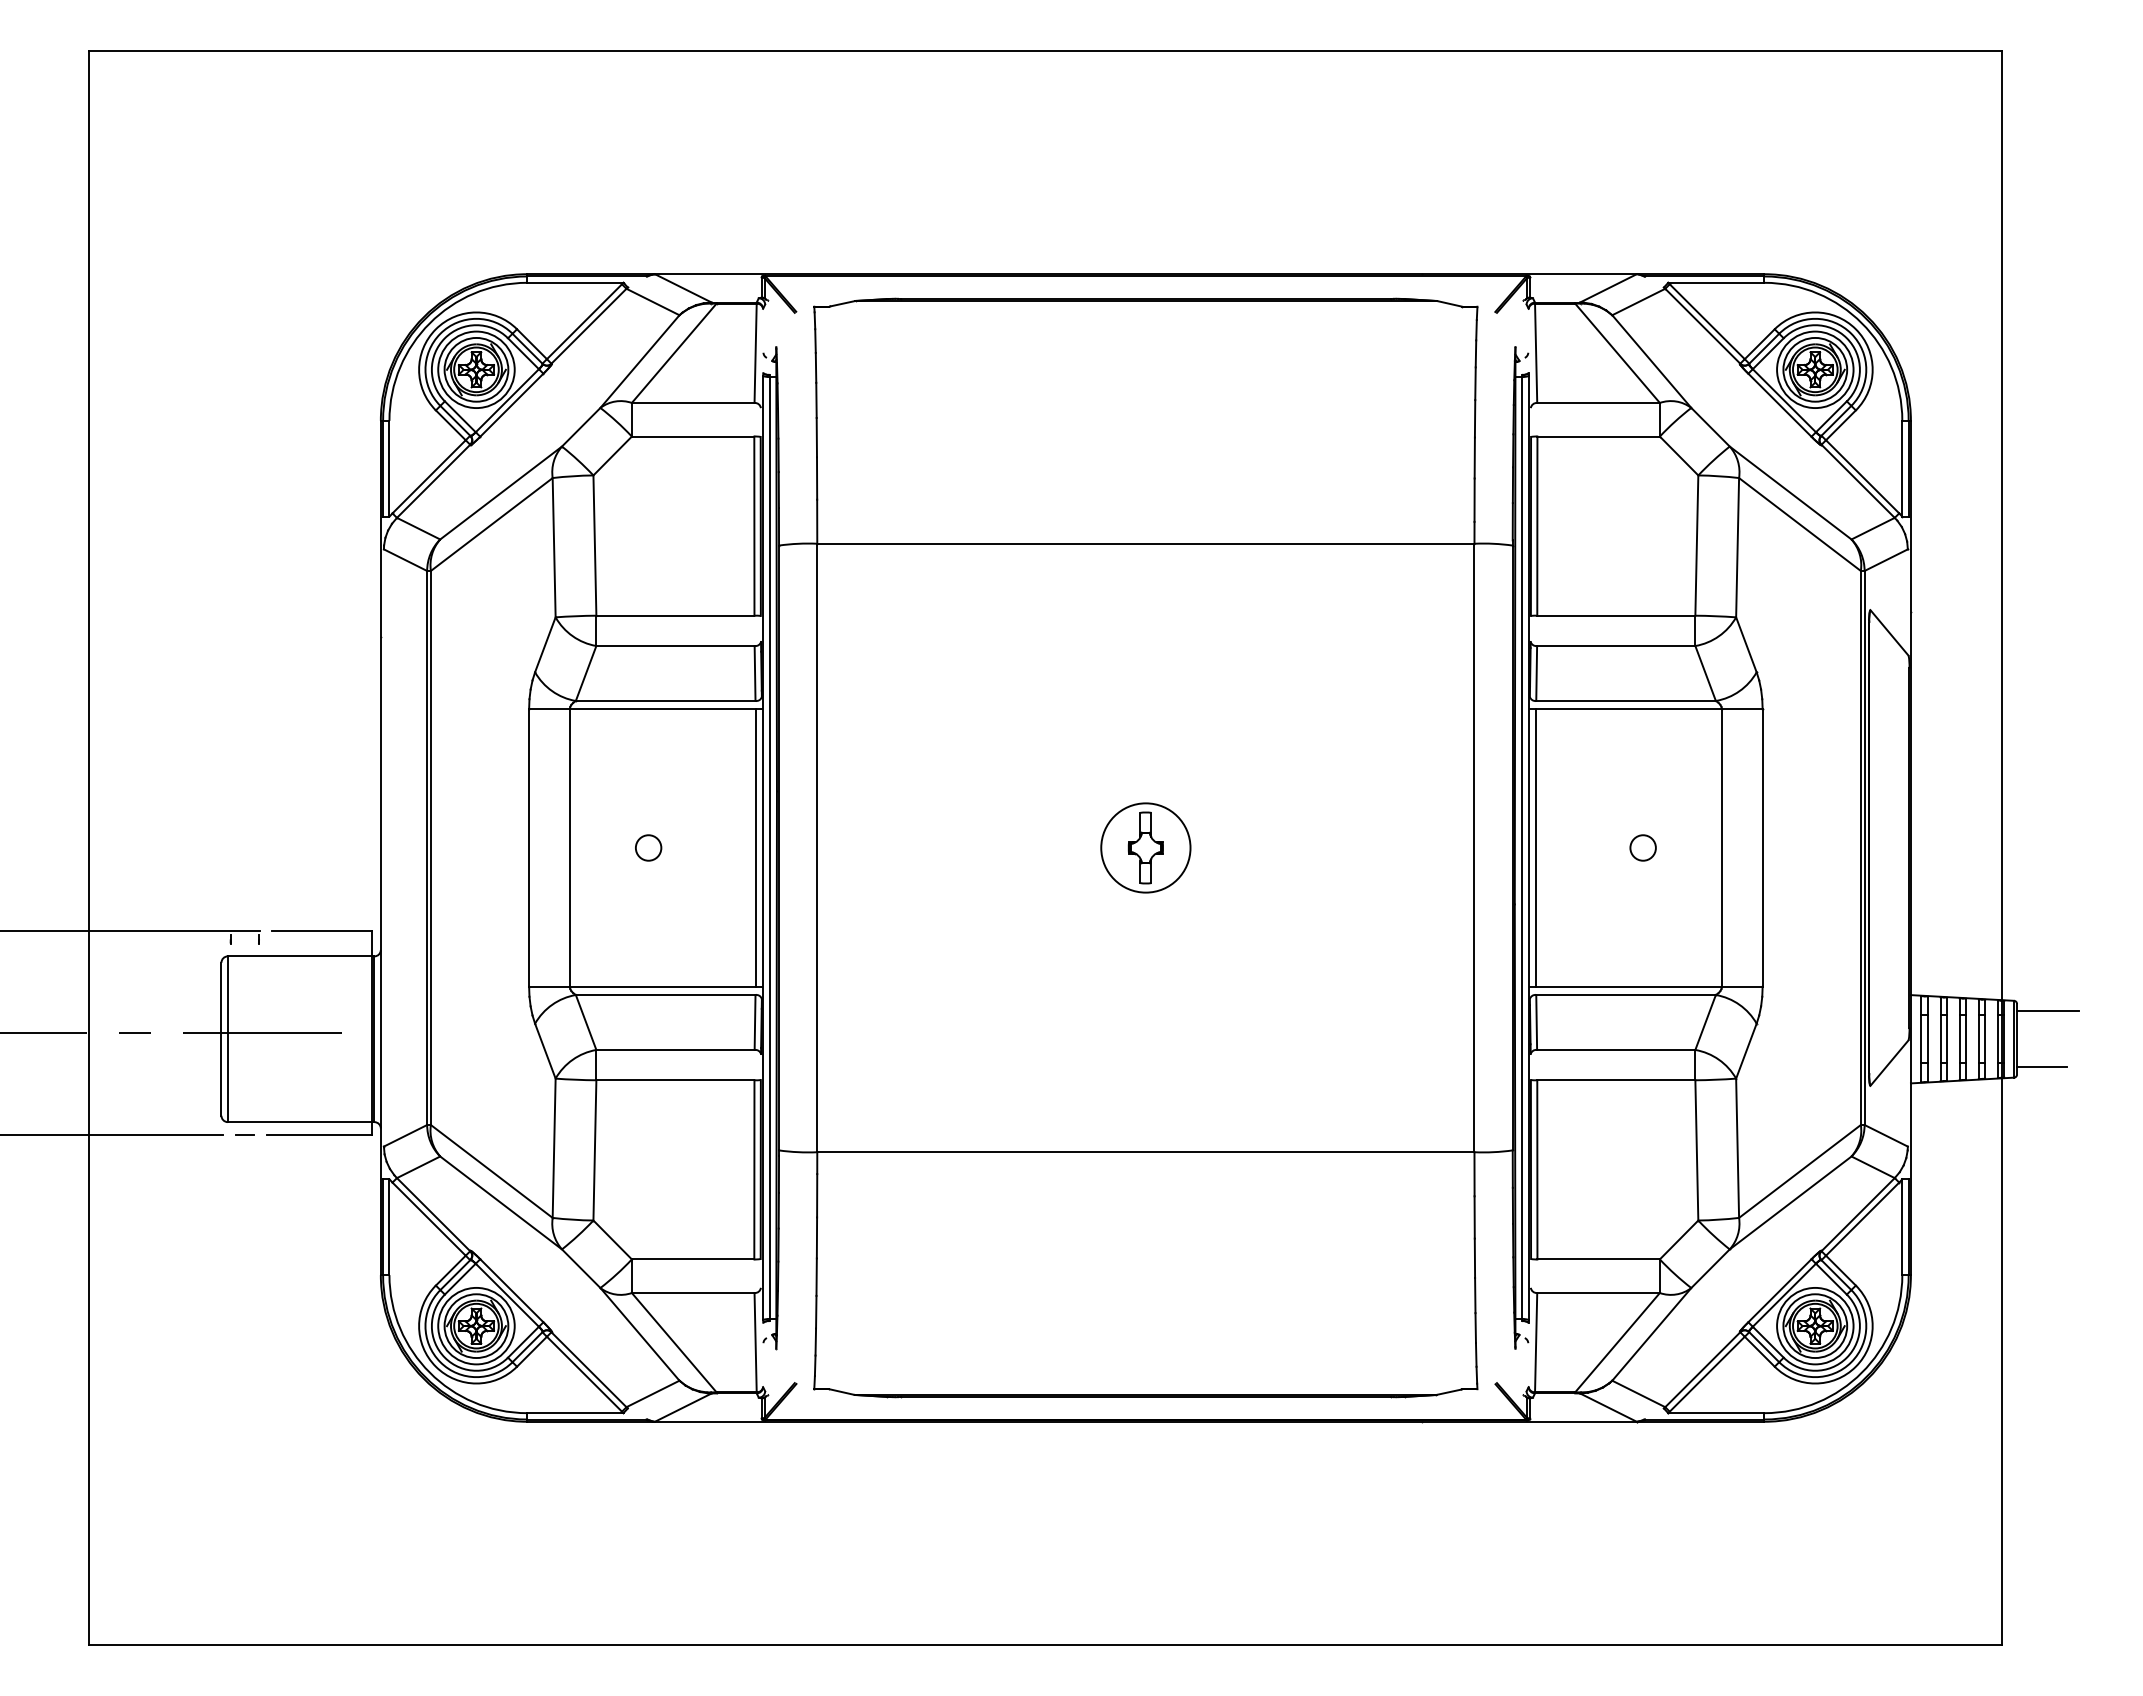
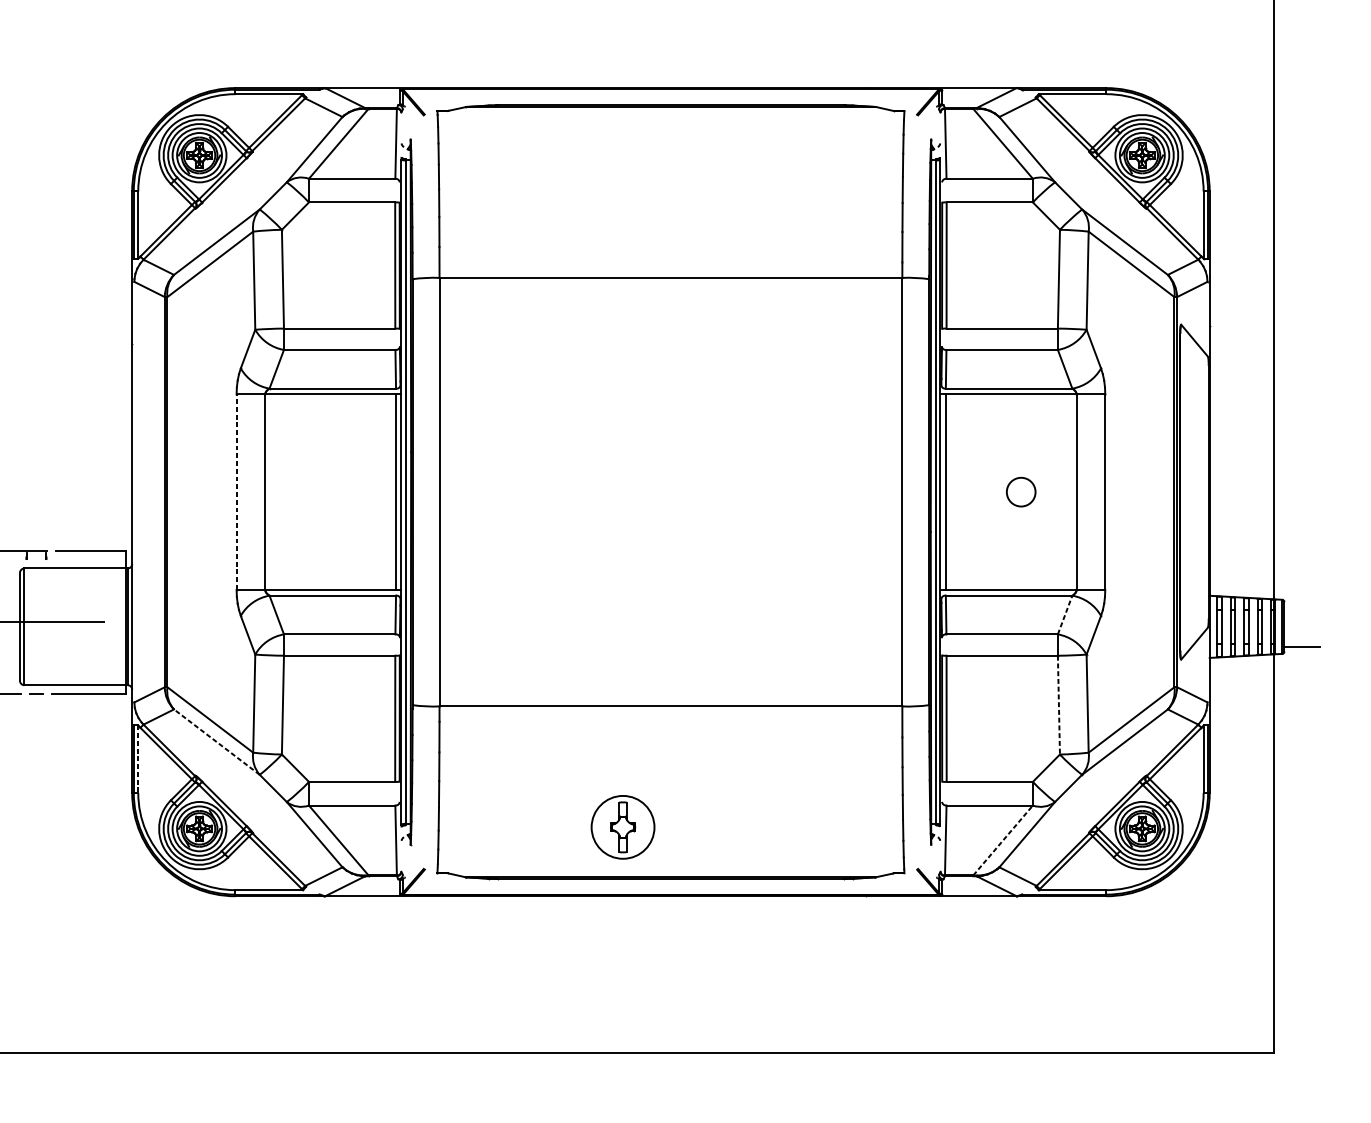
circle: (648, 847) -> (320, 491), removed
part: (1145, 847) -> (622, 827), moved
circle: (1642, 847) -> (1020, 491), size x1.6
line: (529, 848) -> (236, 492), solid -> dashed
line: (2047, 1011) -> (1305, 607), removed
line: (1705, 1022) -> (1065, 615), solid -> dashed
line: (1696, 1150) -> (1058, 705), solid -> dashed
line: (501, 1202) -> (217, 741), solid -> dashed
line: (389, 1227) -> (138, 759), solid -> dashed
line: (1617, 1342) -> (1003, 840), solid -> dashed

